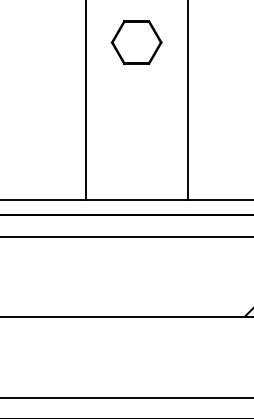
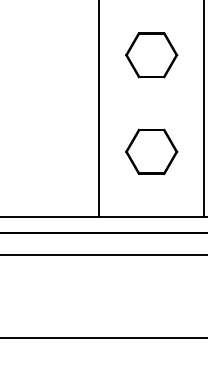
part: (136, 136) -> (151, 151), added

